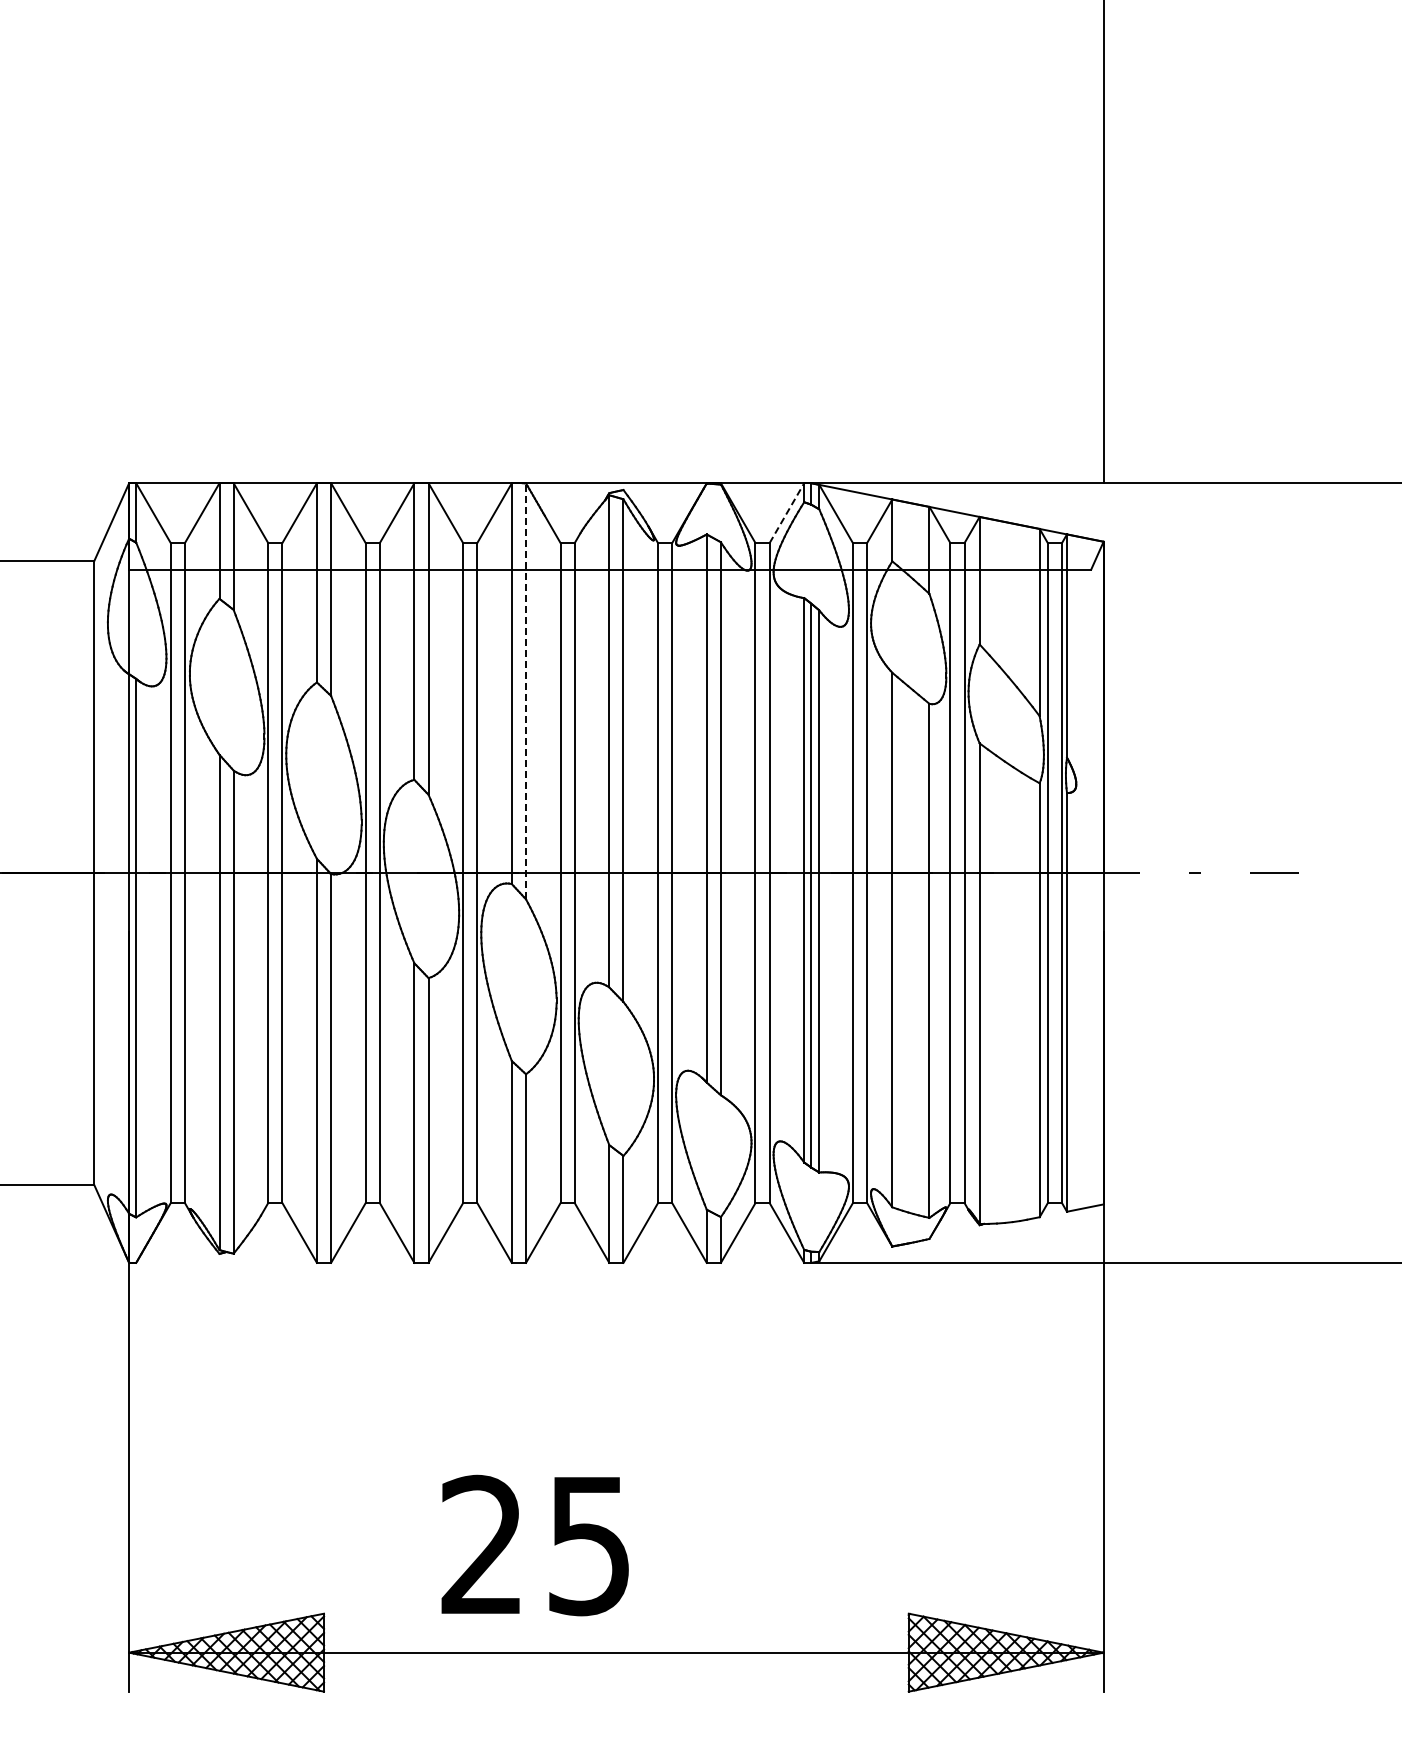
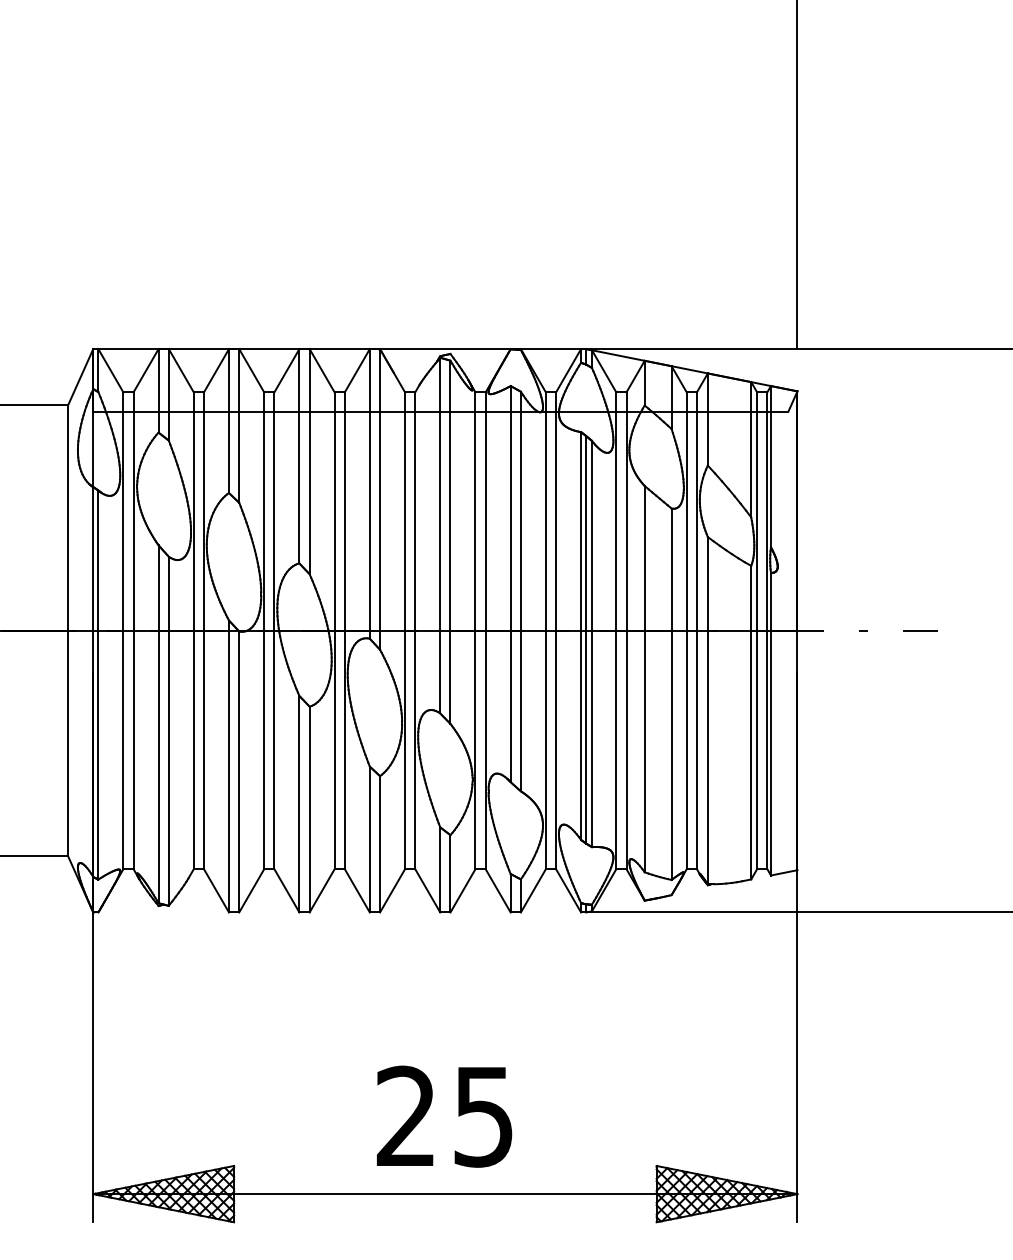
line: (786, 513) -> (568, 370), dashed -> solid
line: (526, 691) -> (380, 499), dashed -> solid
text: (534, 1545) -> (443, 1116), moved

